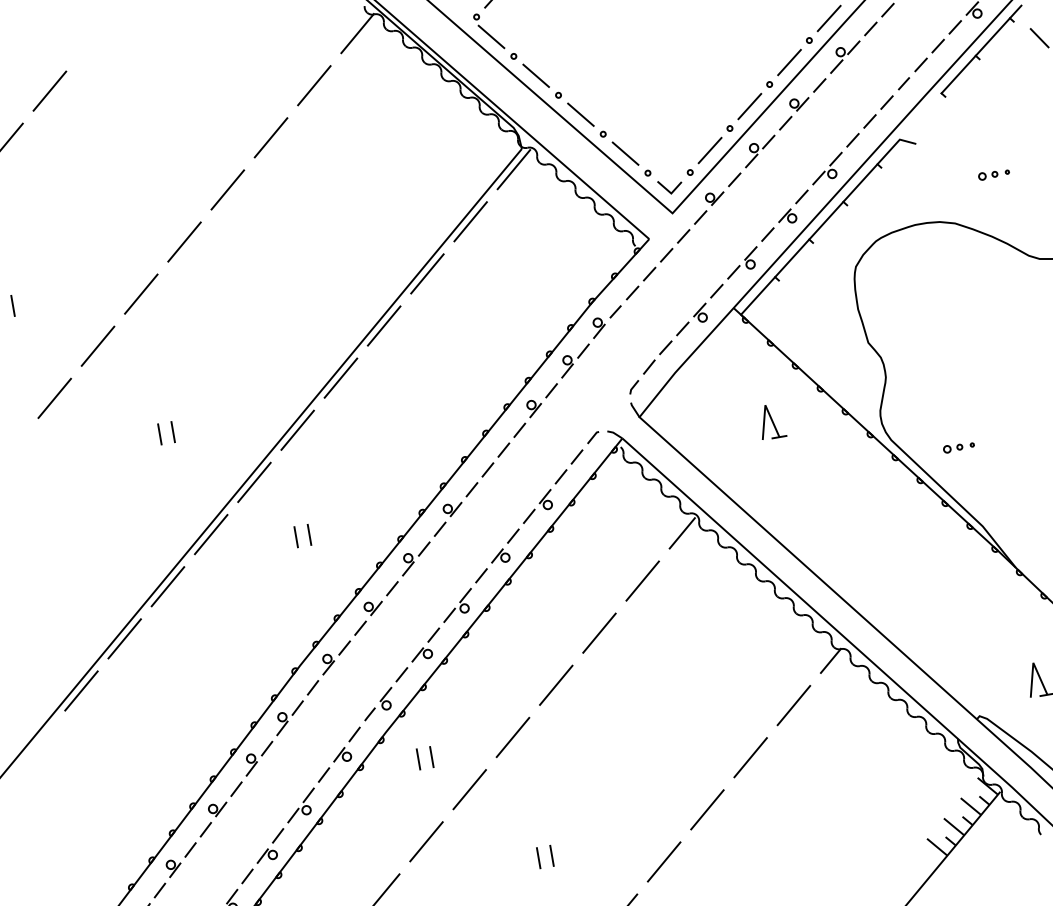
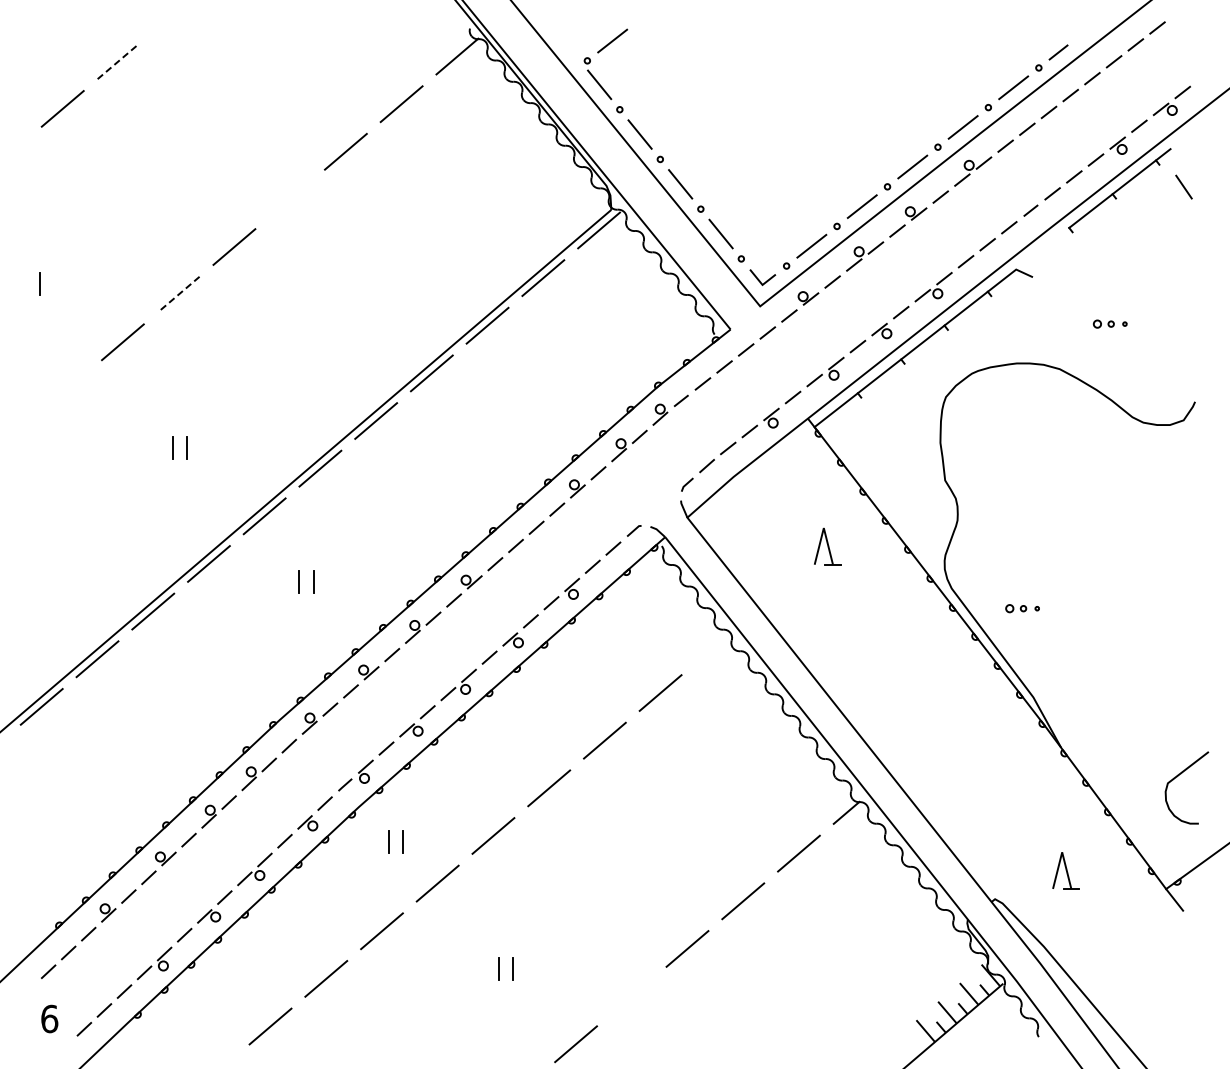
line: (49, 90) -> (118, 60), solid -> dashed
line: (228, 189) -> (290, 199), removed
line: (141, 294) -> (178, 294), solid -> dashed
line: (54, 397) -> (67, 389), removed
line: (682, 533) -> (711, 649), removed
line: (663, 861) -> (631, 996), removed

